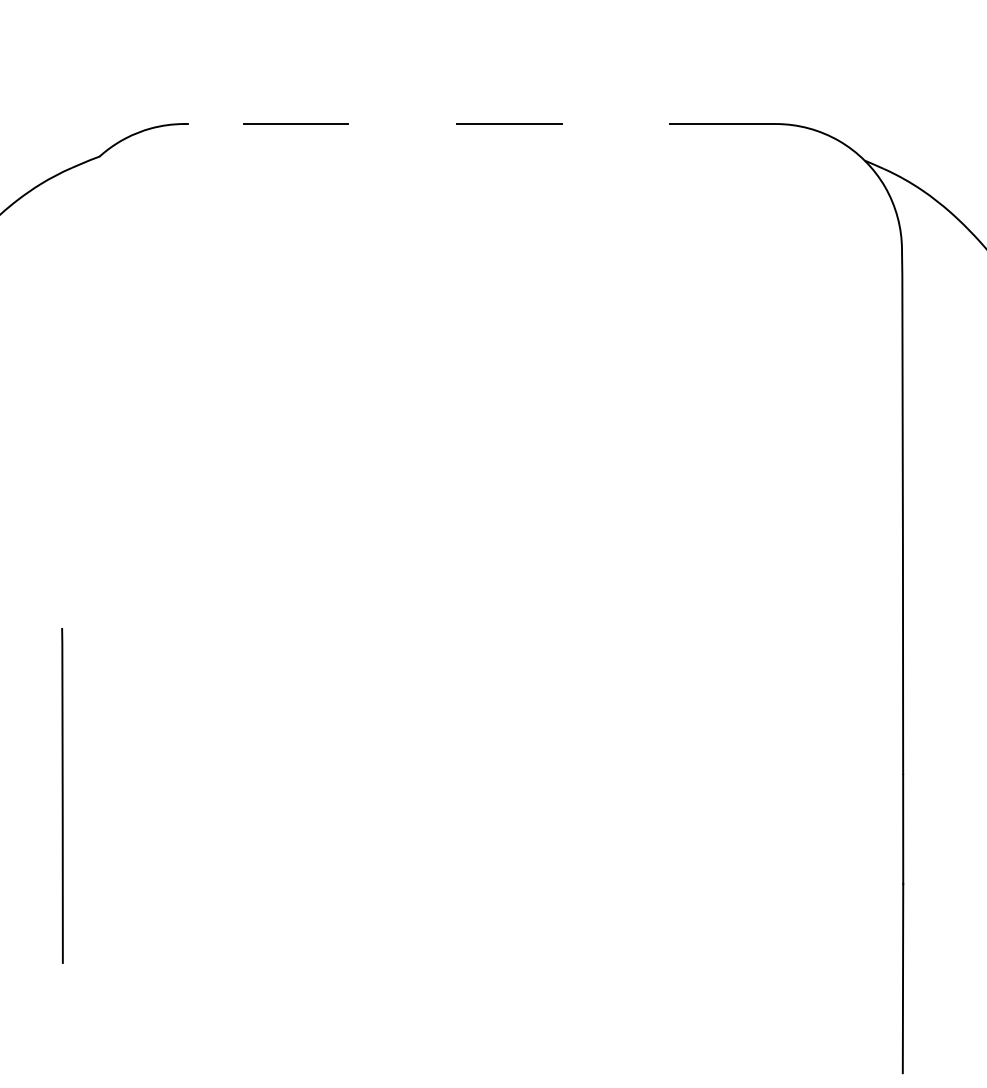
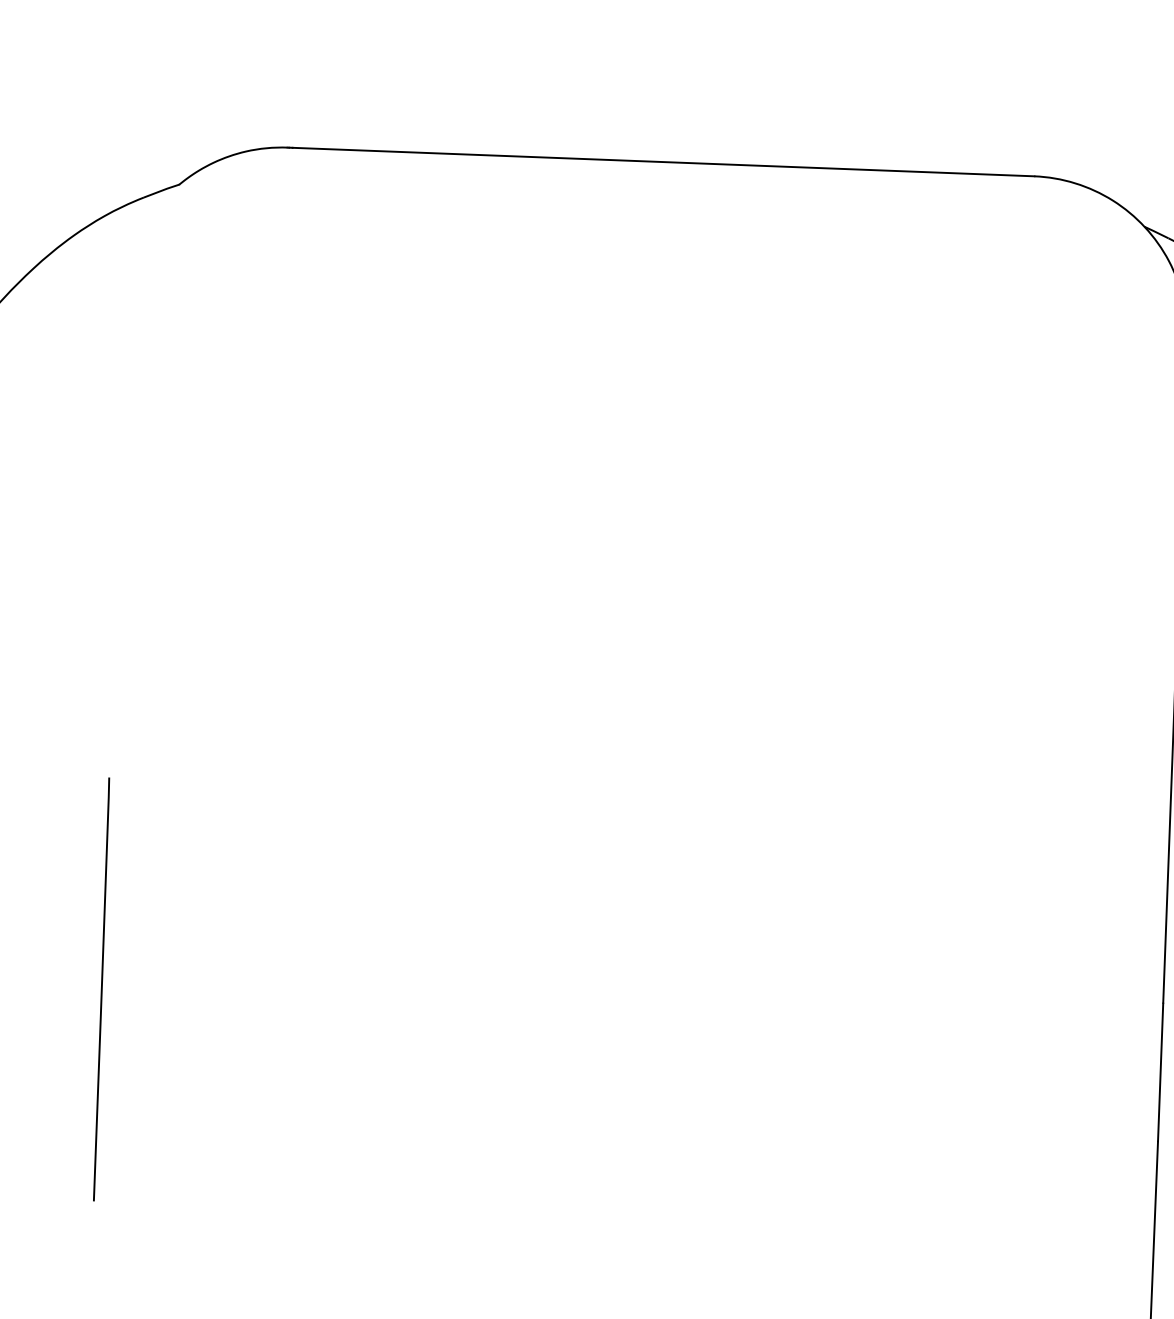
line: (482, 124) -> (664, 162), dashed -> solid

